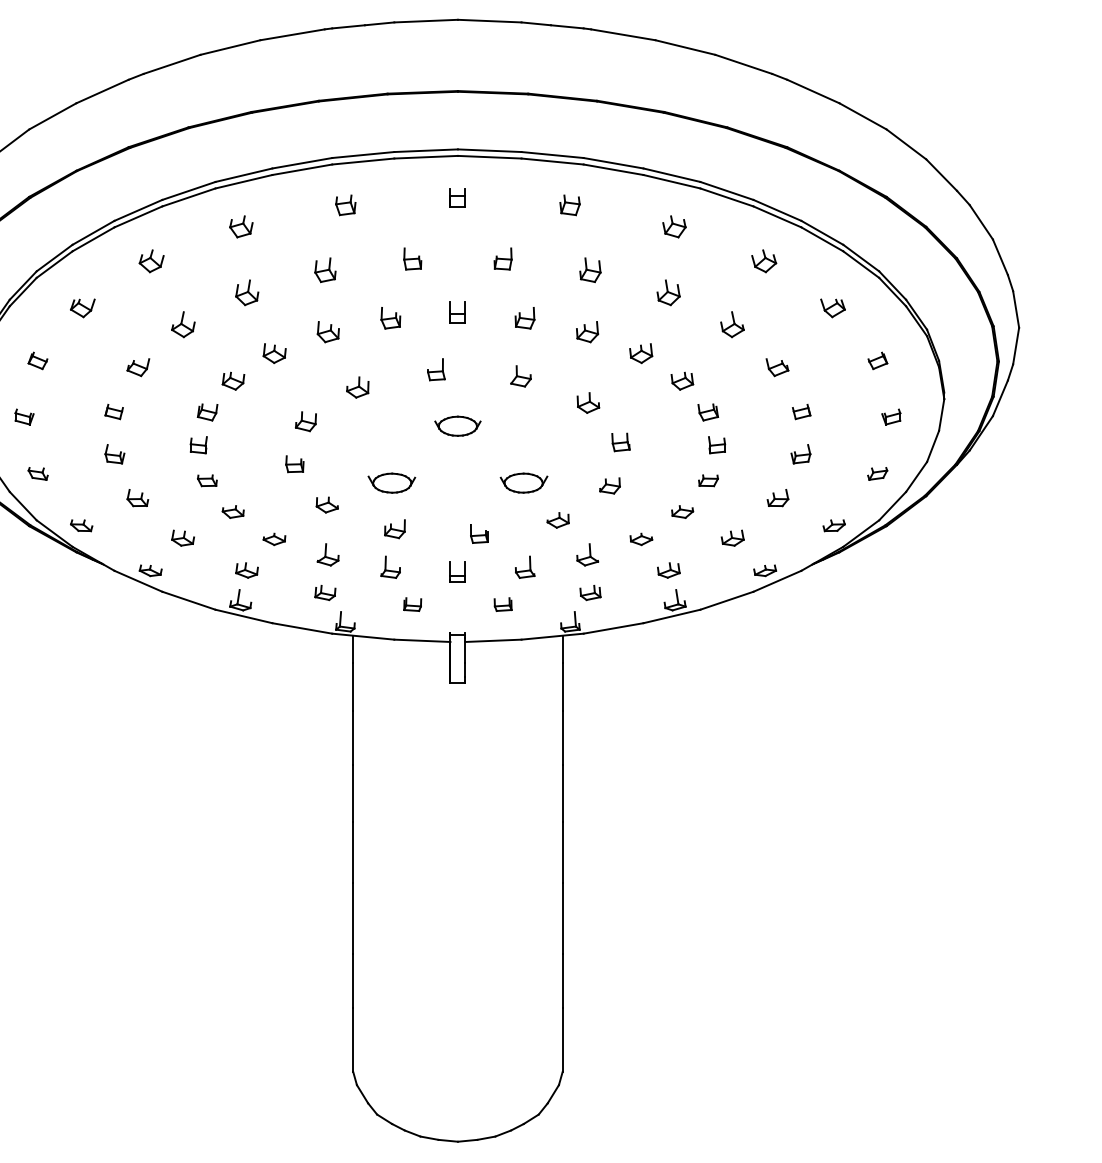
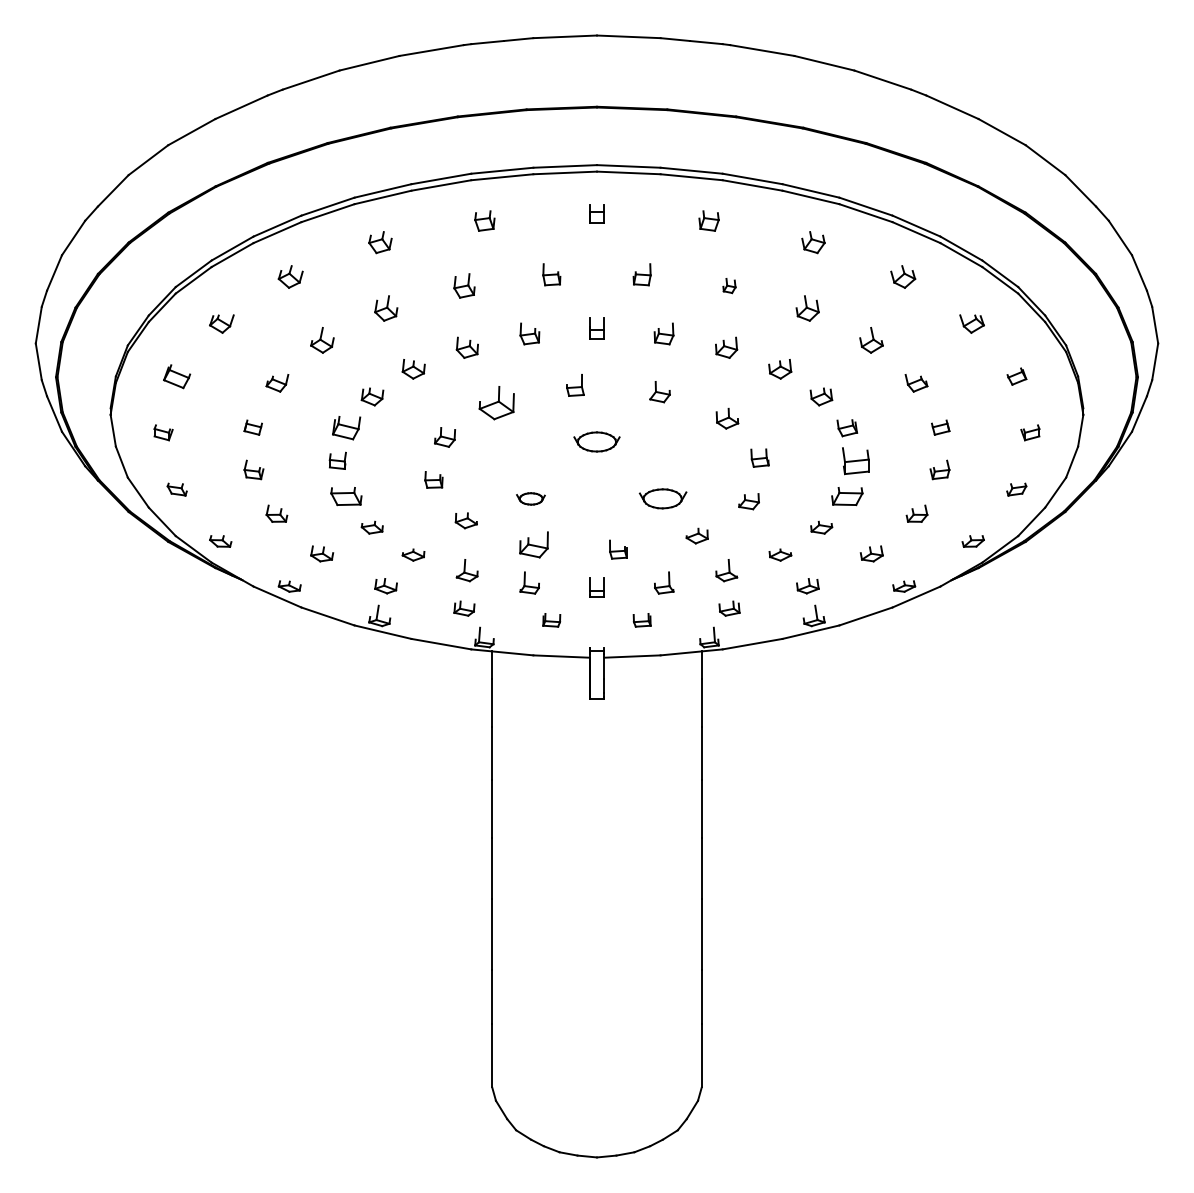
part: (590, 269) -> (729, 285), size x0.6
part: (37, 360) -> (176, 376), size x1.4
part: (357, 387) -> (496, 403), size x1.6
part: (207, 412) -> (346, 428), size x1.4
part: (717, 444) -> (856, 460), size x1.6
part: (207, 480) -> (346, 496), size x1.6
part: (708, 480) -> (847, 496), size x1.6
part: (391, 482) -> (530, 498), size x0.6
part: (394, 528) -> (533, 544), size x1.4

